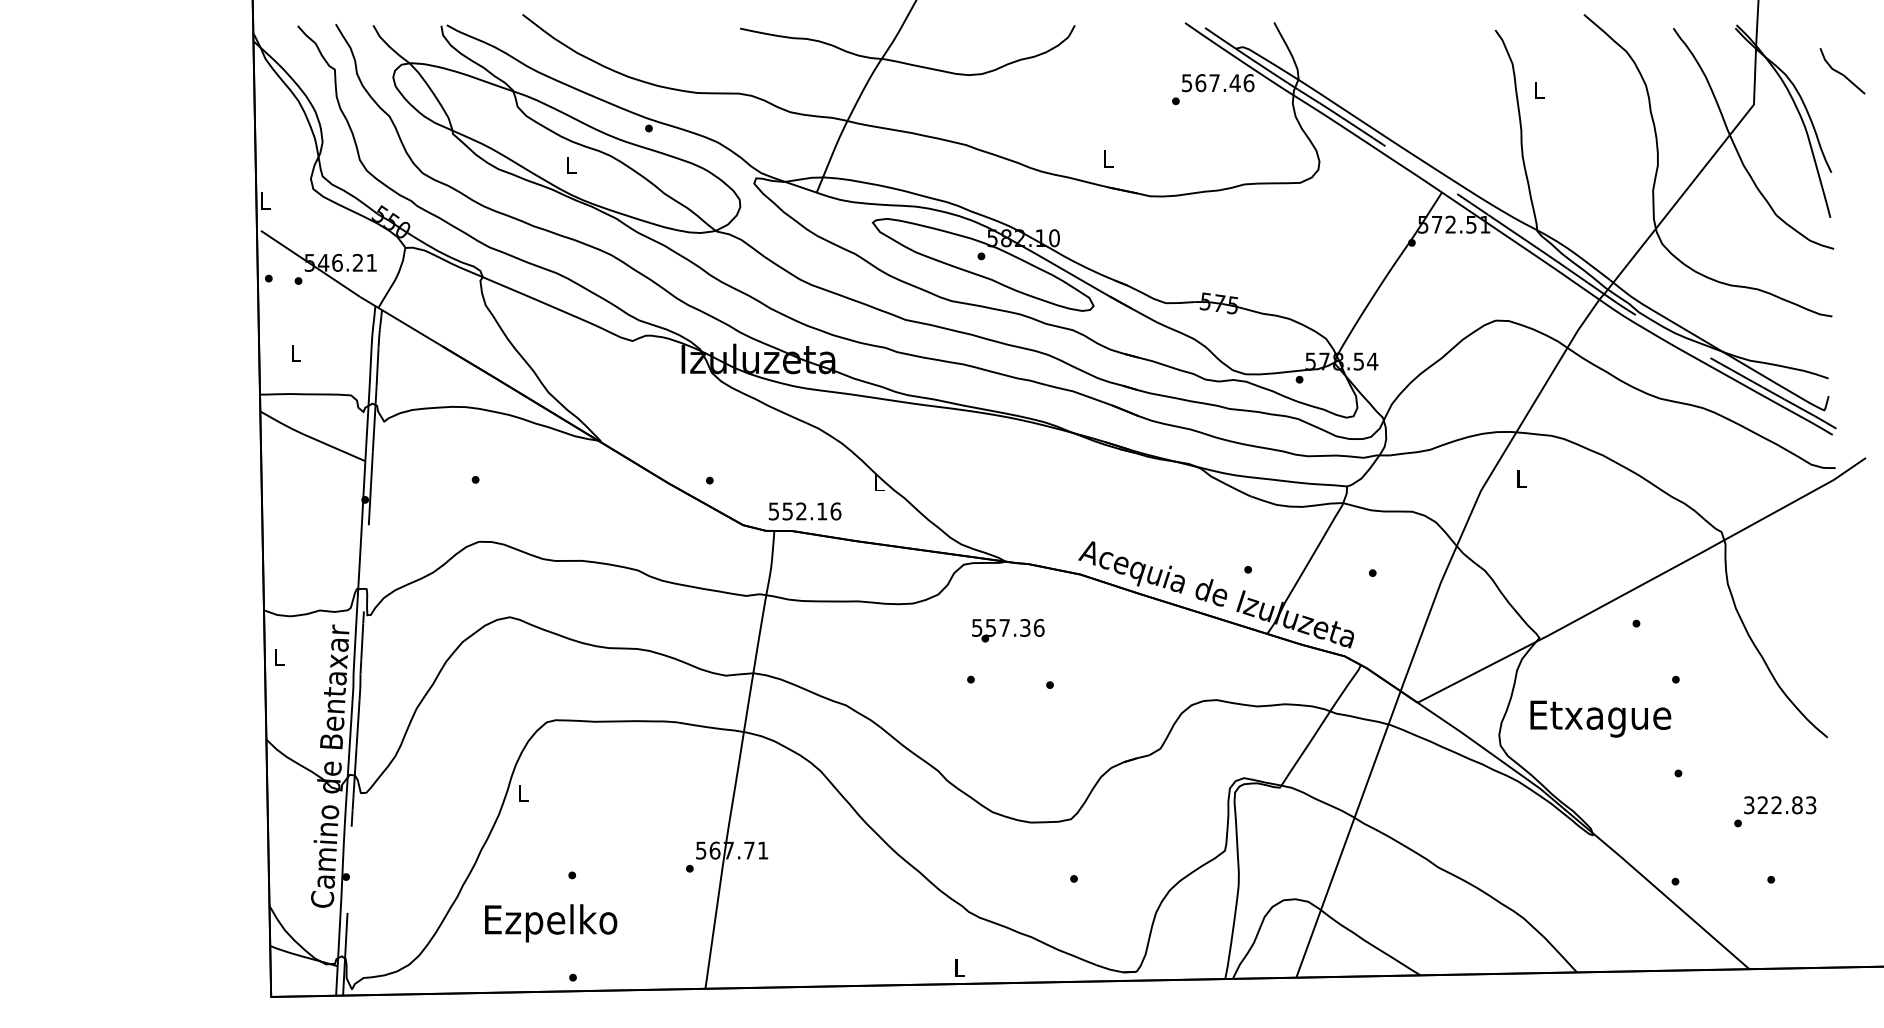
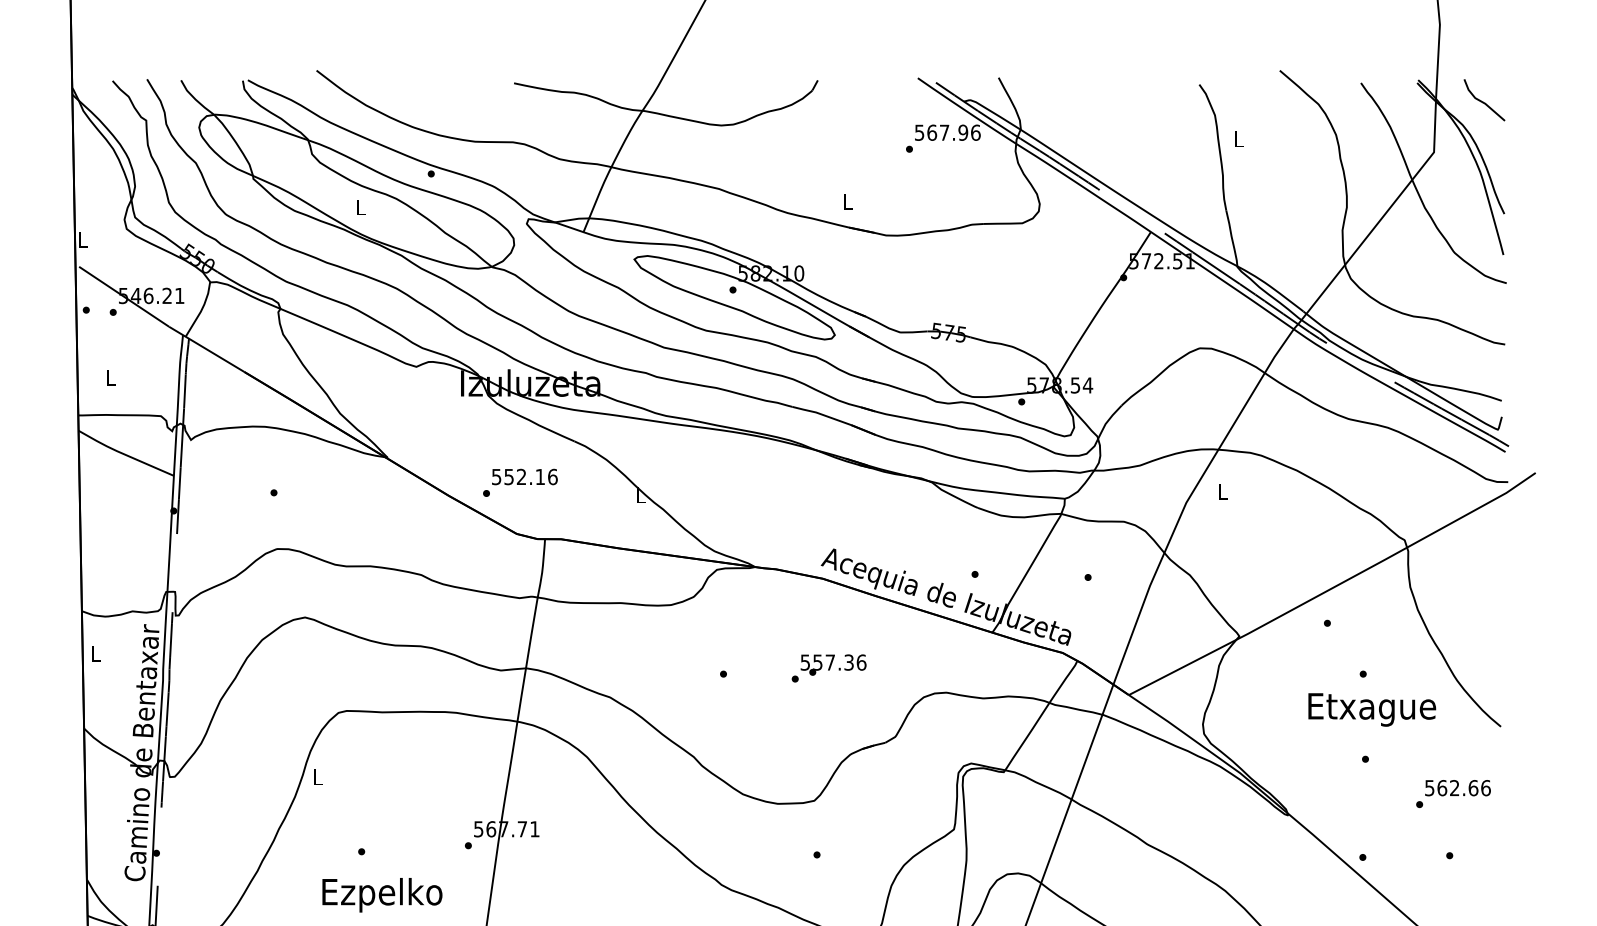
curve: (1842, 73) -> (1484, 102), moved
text: (1234, 83) -> (962, 133), 567.46 -> 567.96
text: (804, 511) -> (524, 477), moved
text: (1008, 630) -> (833, 664), moved
text: (1600, 718) -> (1371, 709), moved
text: (1780, 805) -> (1458, 788), 322.83 -> 562.66
text: (551, 923) -> (382, 895), moved

